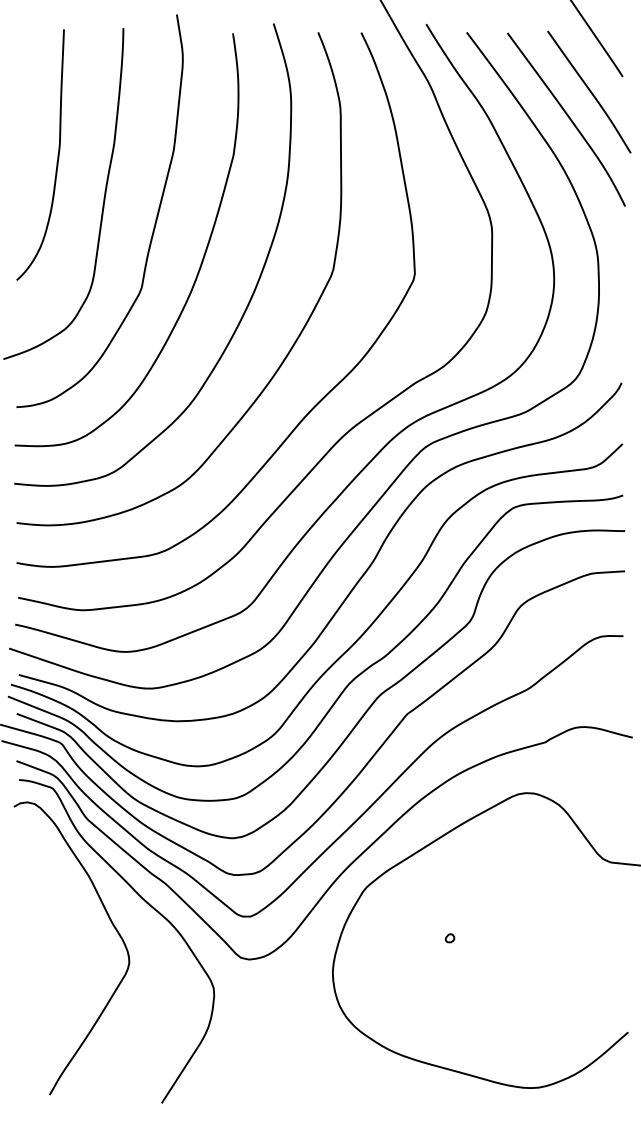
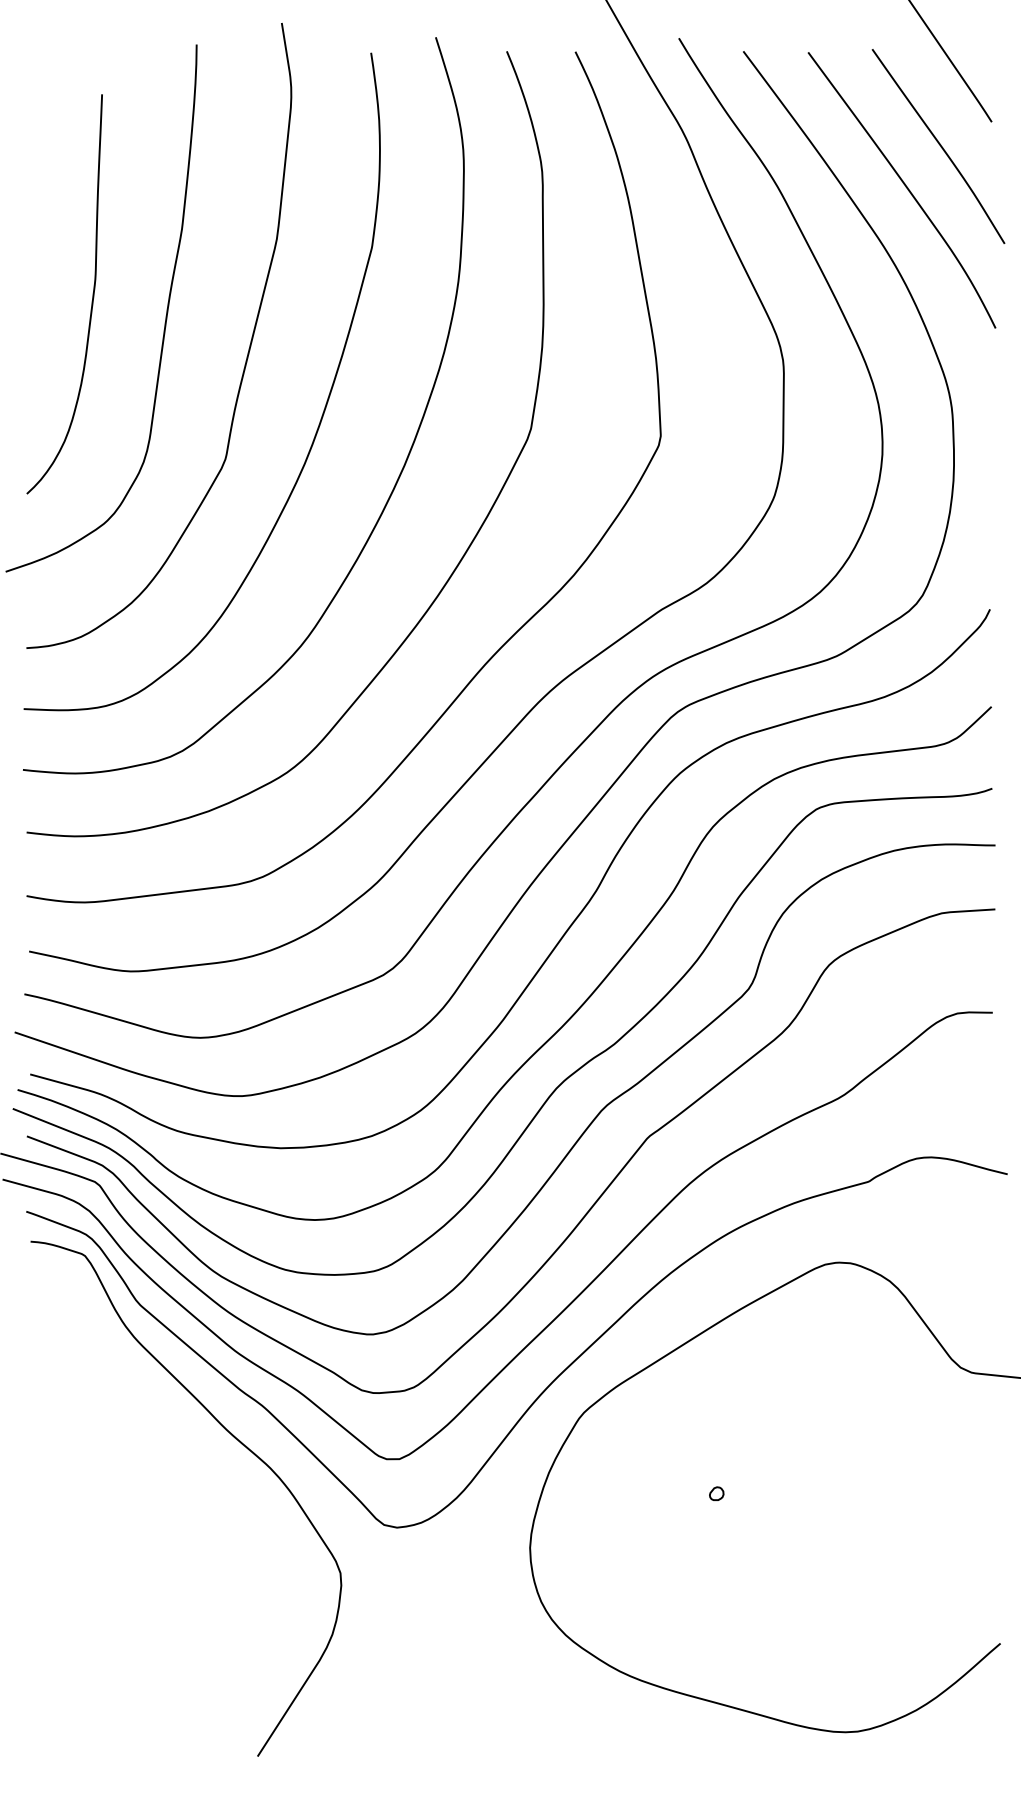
curve: (57, 154) -> (91, 293), moved
curve: (113, 927) -> (180, 1476), removed

